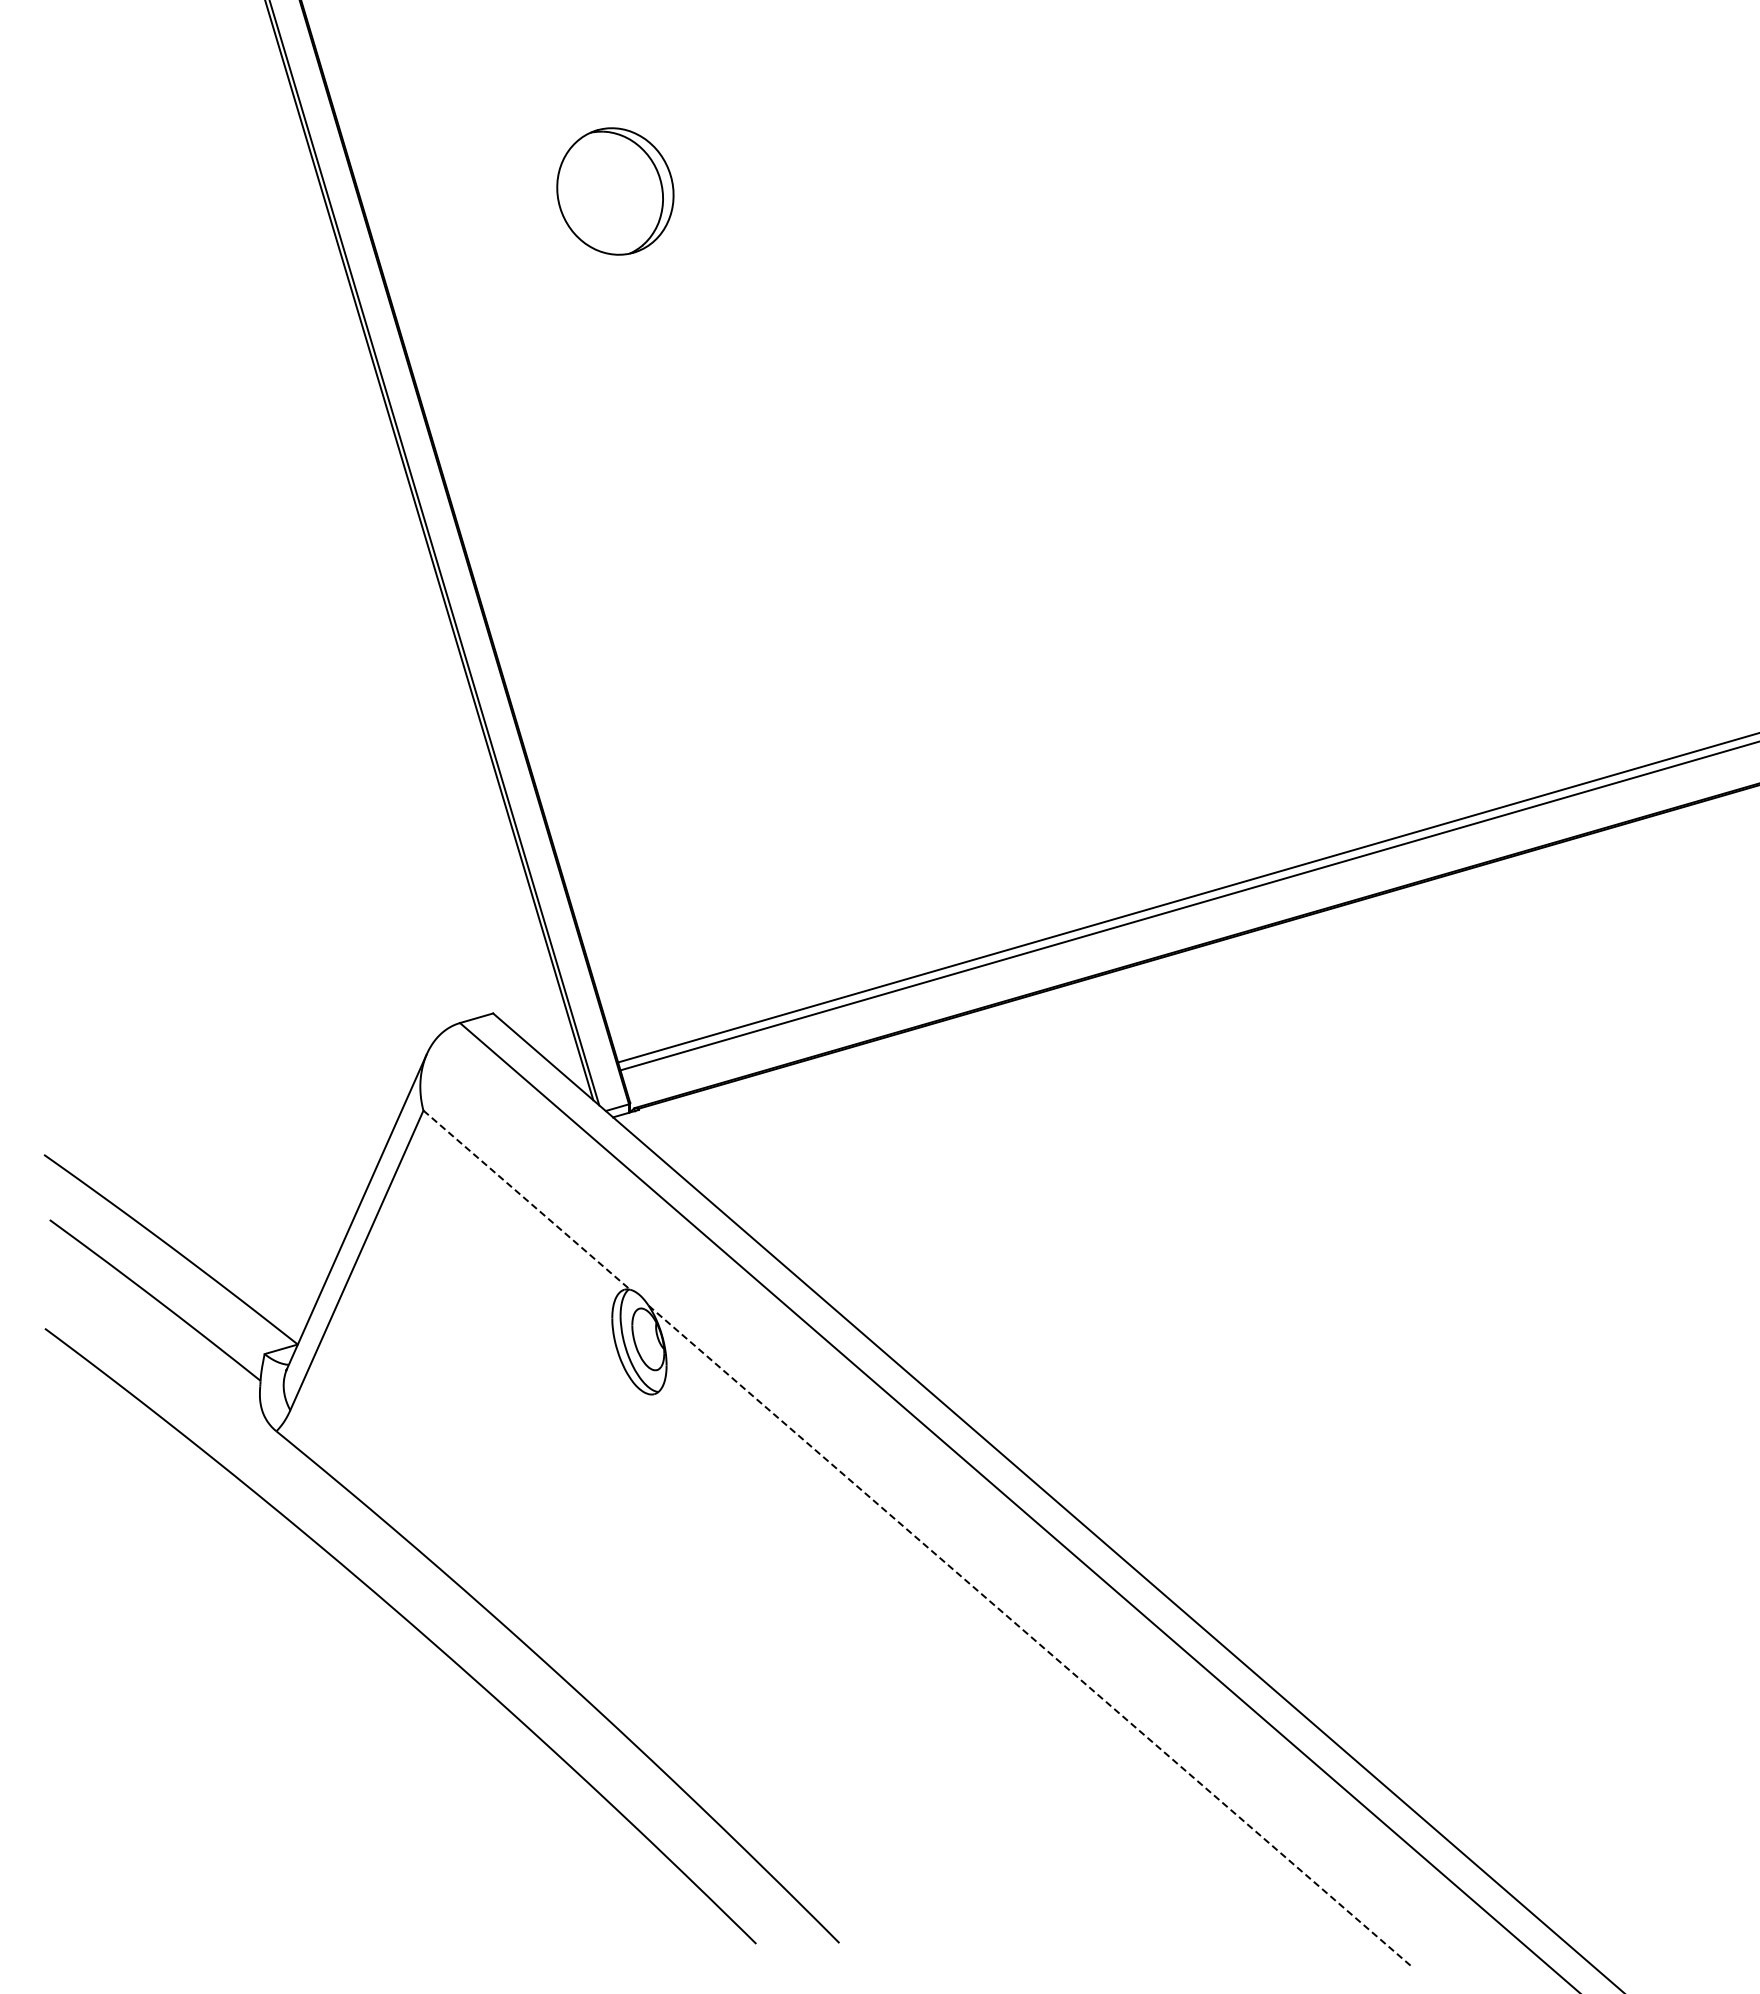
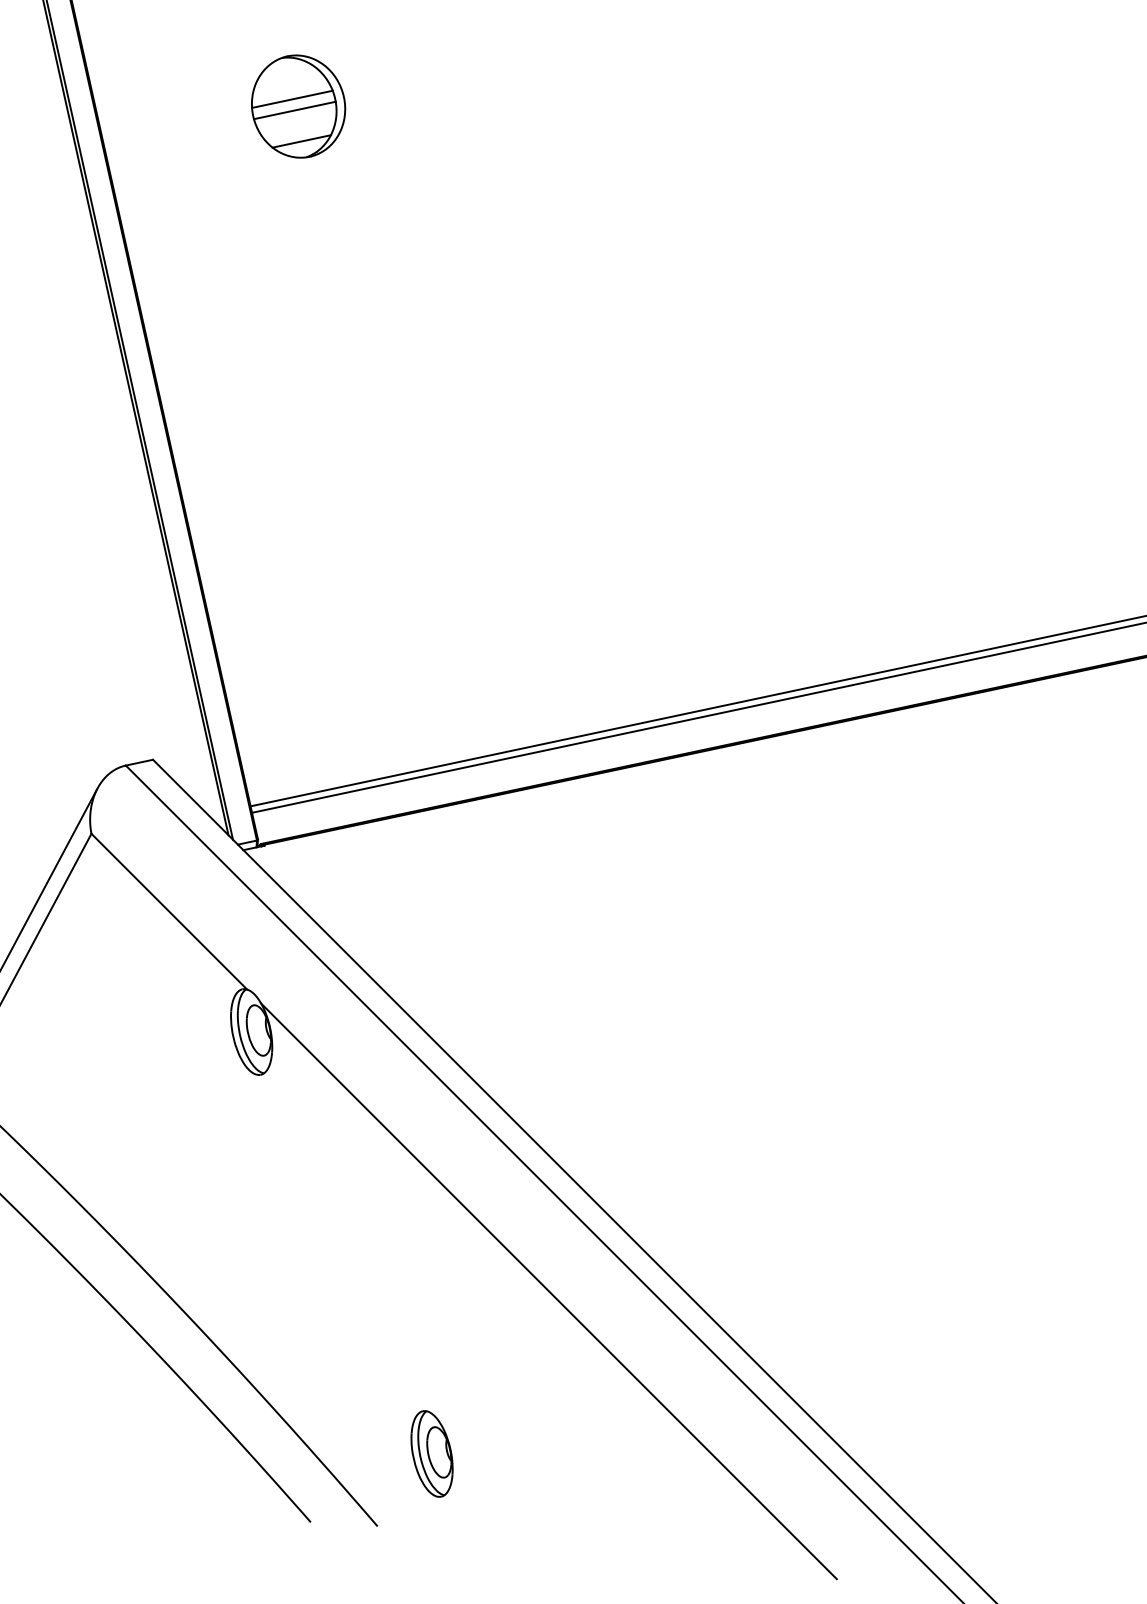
line: (606, 182) -> (291, 98), added
line: (611, 196) -> (295, 110), added
line: (622, 234) -> (301, 141), added
line: (526, 1200) -> (169, 911), dashed -> solid
line: (1030, 1636) -> (548, 1291), dashed -> solid
part: (900, 1848) -> (432, 1453), added

